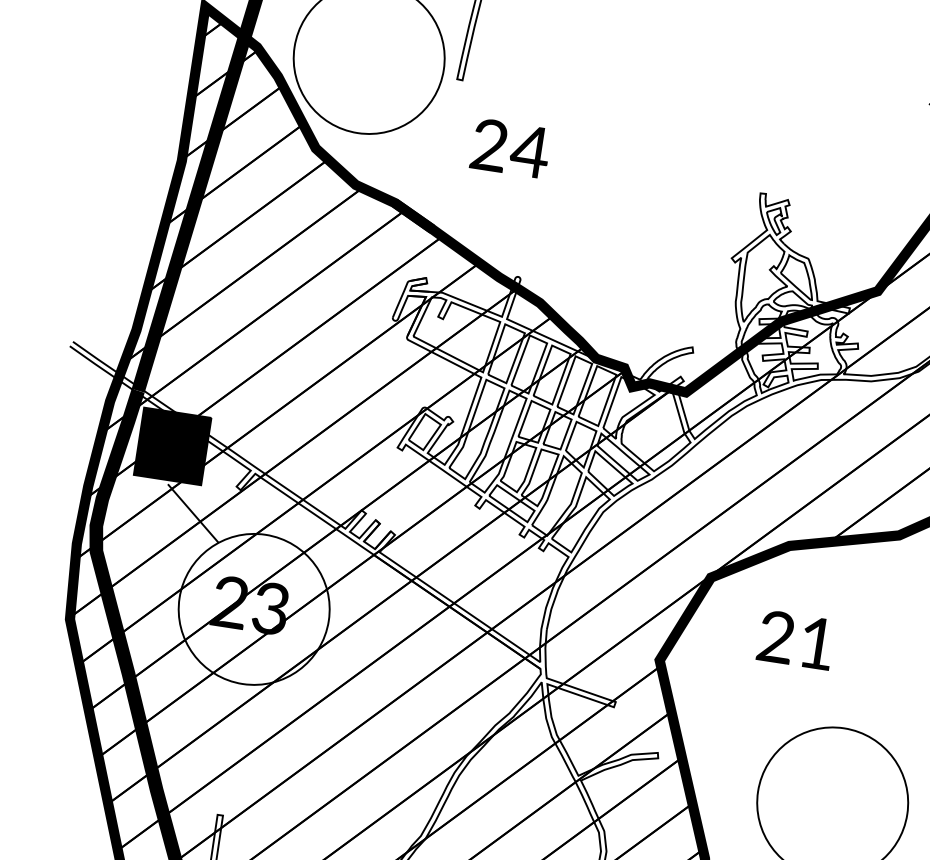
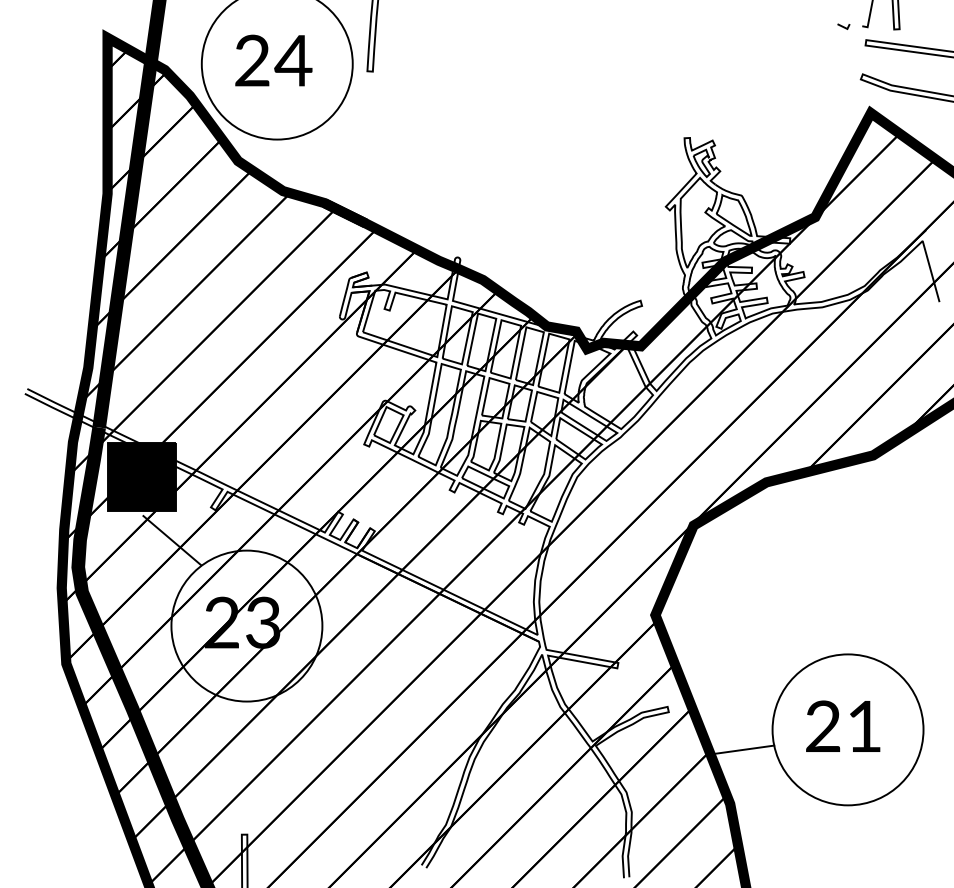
text: (510, 148) -> (273, 60), moved
text: (796, 639) -> (843, 725), moved
line: (726, 806) -> (743, 749), added

